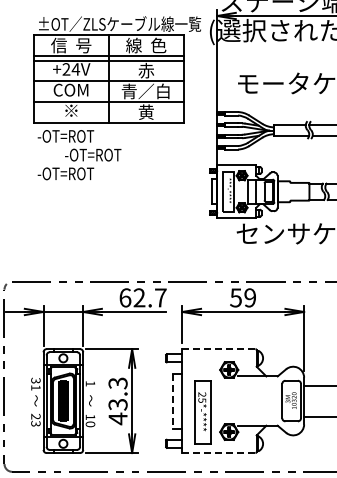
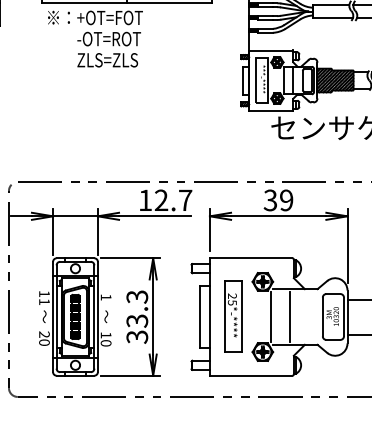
text: (80, 136) -> (94, 18), -OT=ROT -> ※：+OT=FOT
text: (77, 173) -> (91, 59), -OT=ROT -> ZLS=ZLS
hatch: (293, 191) -> (335, 80), added
text: (125, 297) -> (145, 199), 62.7 -> 12.7
text: (235, 297) -> (269, 199), 59 -> 39
line: (218, 349) -> (250, 258), dashed -> solid
text: (35, 380) -> (43, 293), 31 -> 11
line: (236, 400) -> (271, 316), added
line: (253, 400) -> (290, 316), added
line: (173, 401) -> (199, 317), dashed -> solid
part: (202, 412) -> (232, 316), moved
text: (117, 418) -> (136, 336), 43.3 -> 33.3
text: (35, 423) -> (43, 342), 23 -> 20
line: (218, 453) -> (250, 376), dashed -> solid

